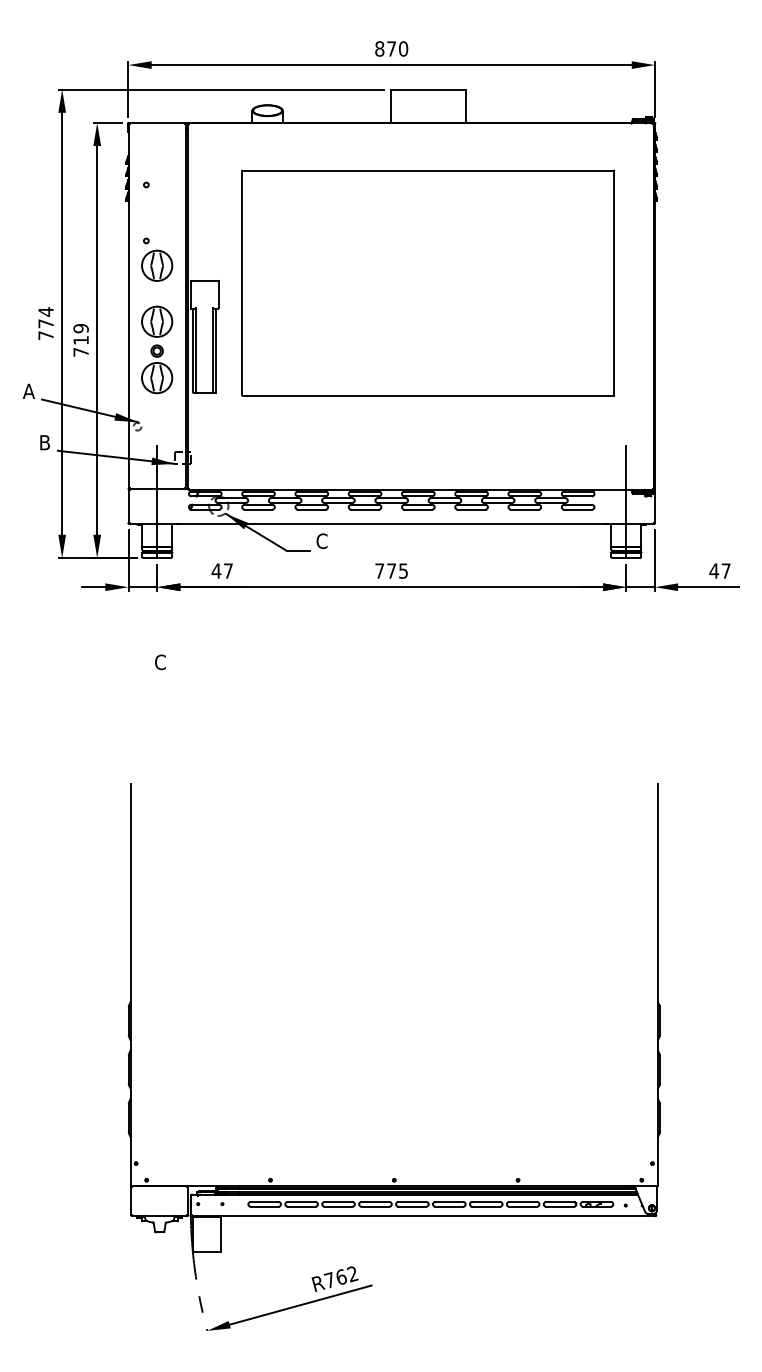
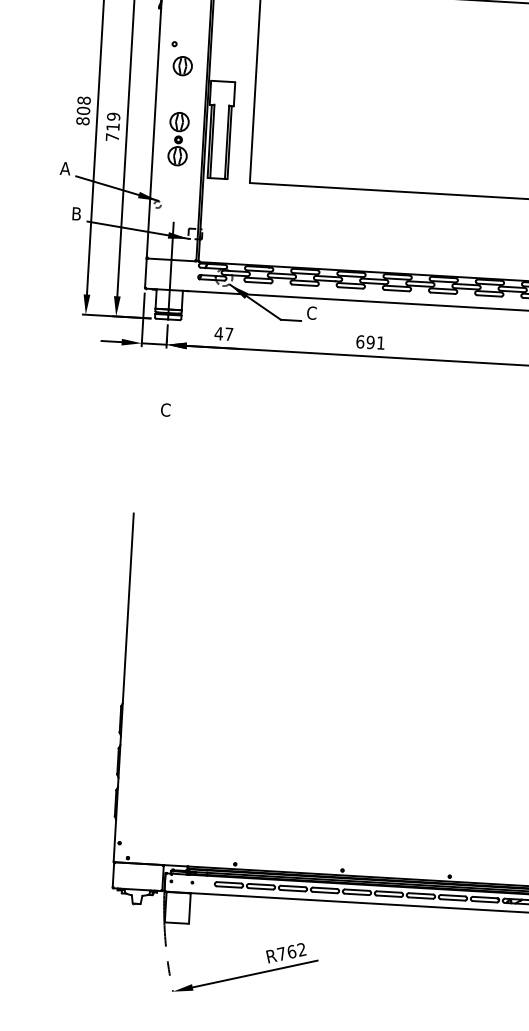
part: (157, 265) -> (183, 65), size x0.7
text: (45, 323) -> (83, 110), 774 -> 808
part: (157, 349) -> (178, 138), size x0.7
text: (391, 570) -> (370, 341), 775 -> 691

